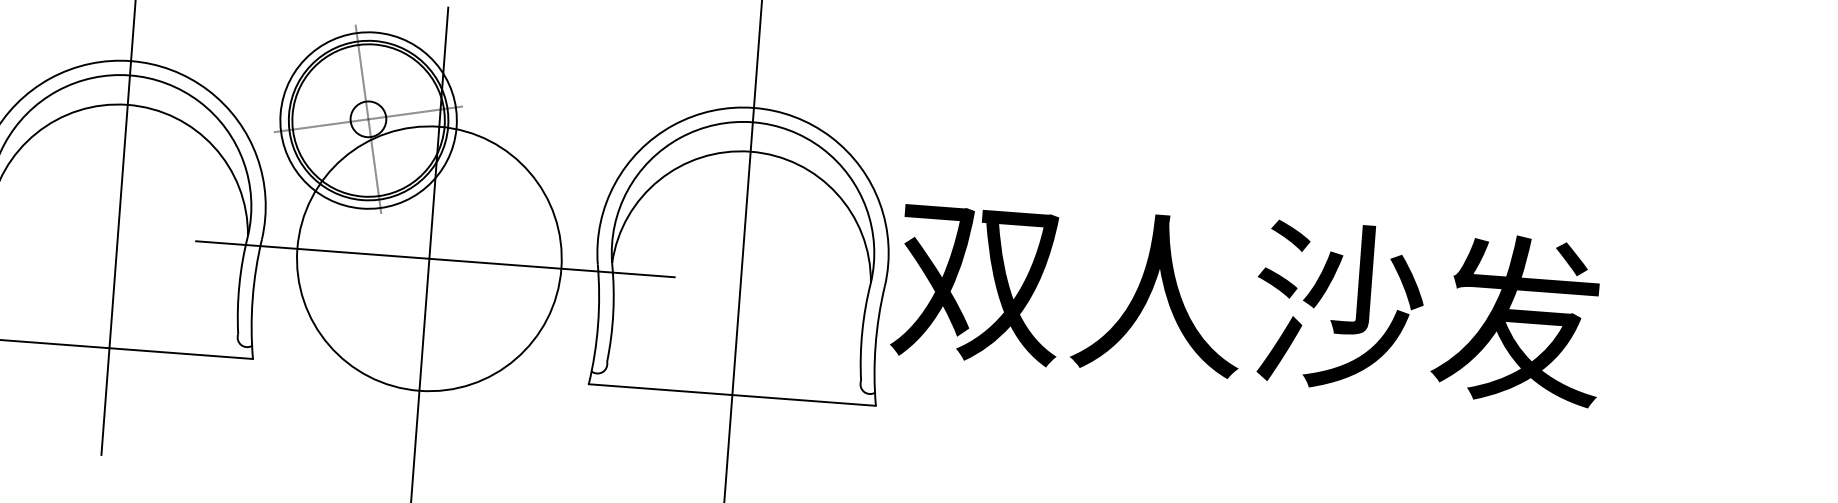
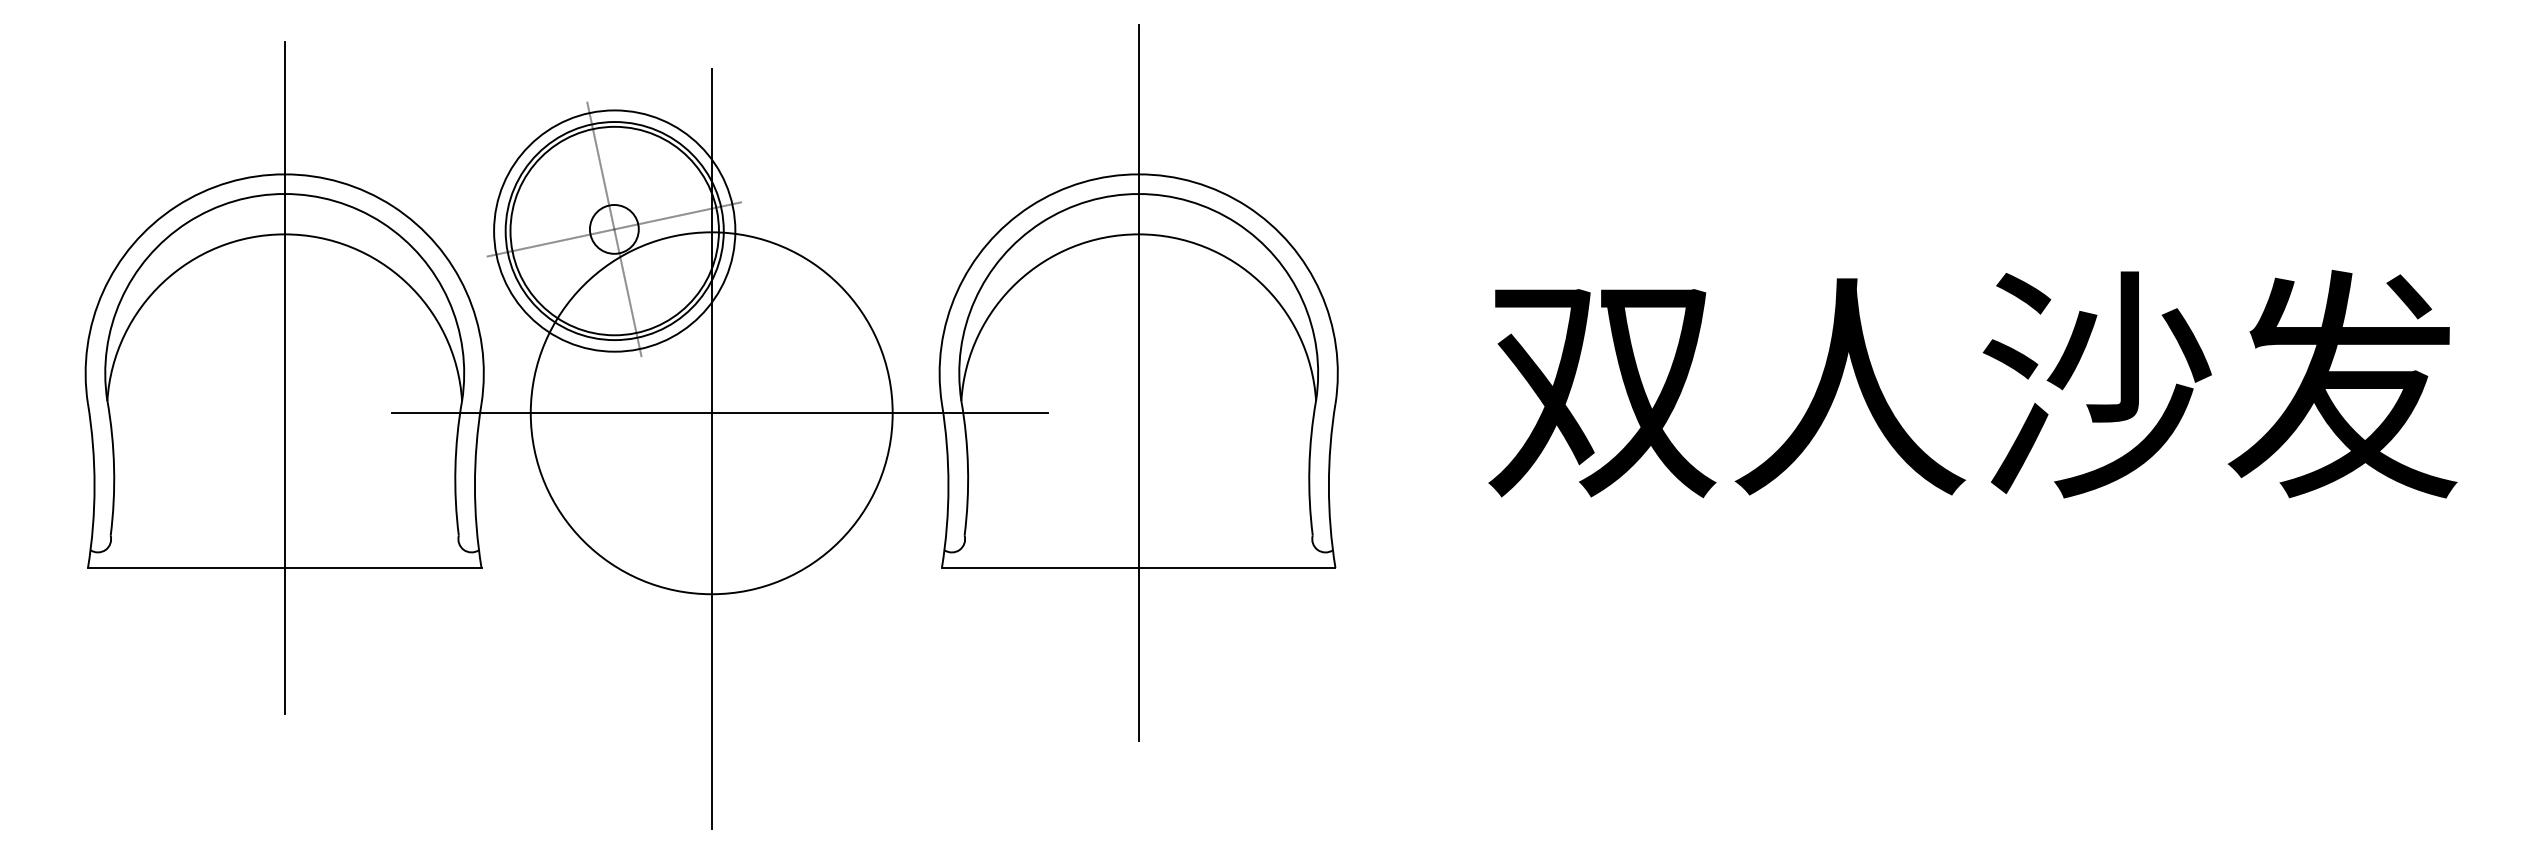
text: (1248, 298) -> (1972, 383), moved

